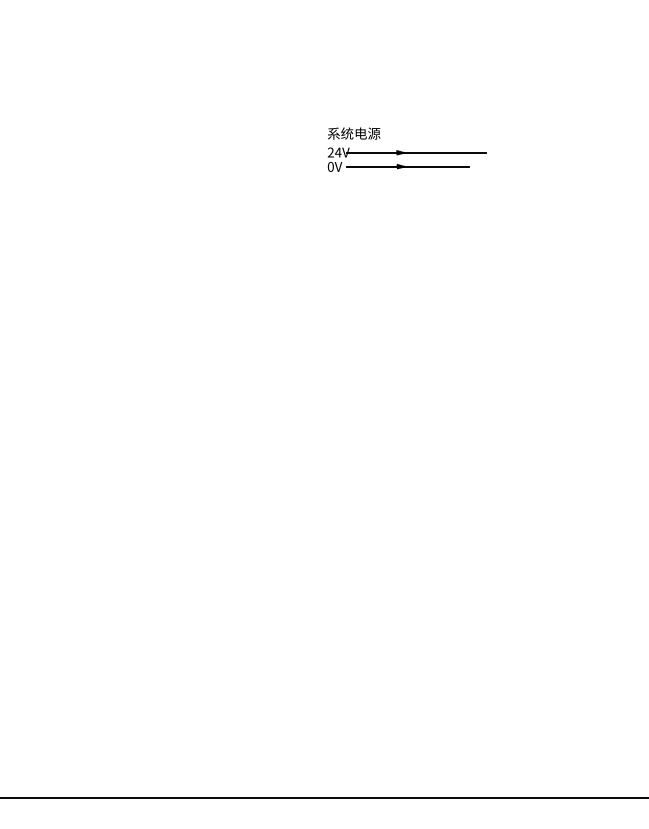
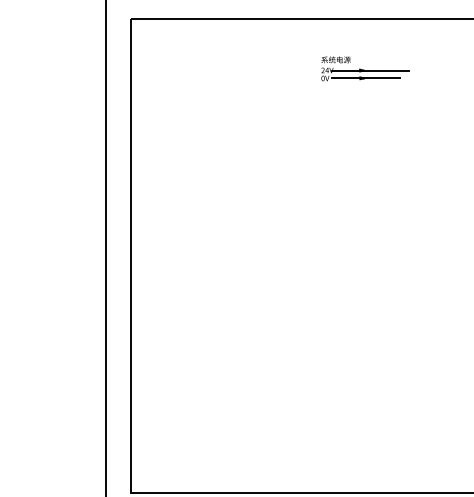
part: (407, 149) -> (365, 68), moved

